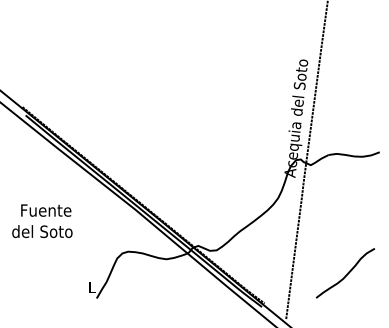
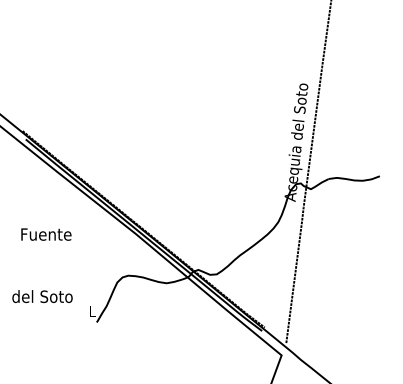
text: (42, 231) -> (42, 296), moved
curve: (346, 274) -> (346, 298), removed

